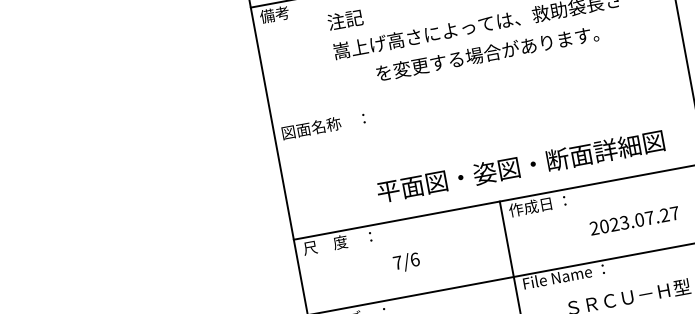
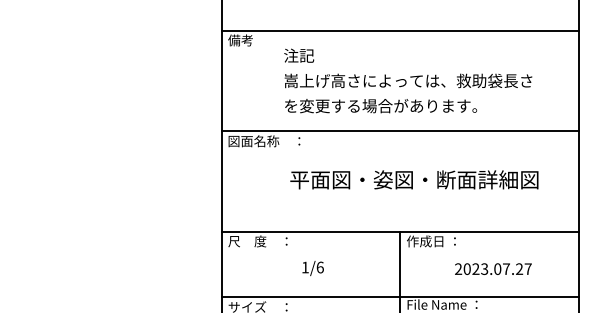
text: (488, 54) -> (381, 106), moved
line: (478, 85) -> (400, 131), added
text: (520, 166) -> (414, 179), moved
text: (634, 220) -> (493, 268), moved
text: (396, 263) -> (304, 267), 7/6 -> 1/6

